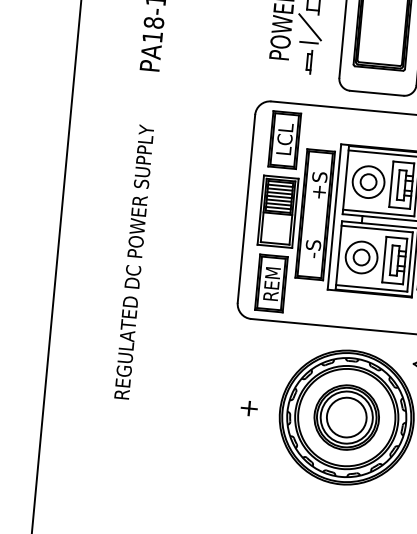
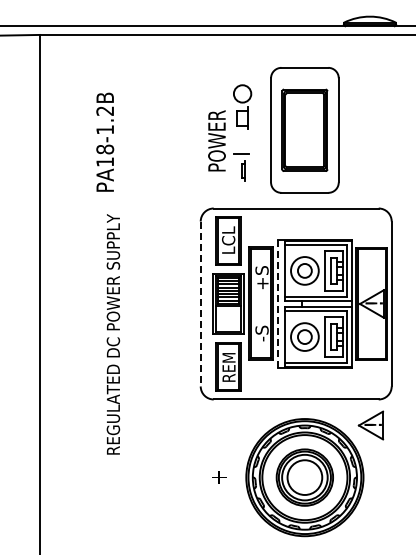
line: (310, 26) -> (241, 140), removed
line: (246, 209) -> (200, 304), solid -> dashed
line: (333, 217) -> (277, 304), solid -> dashed
text: (134, 262) -> (113, 334), moved

